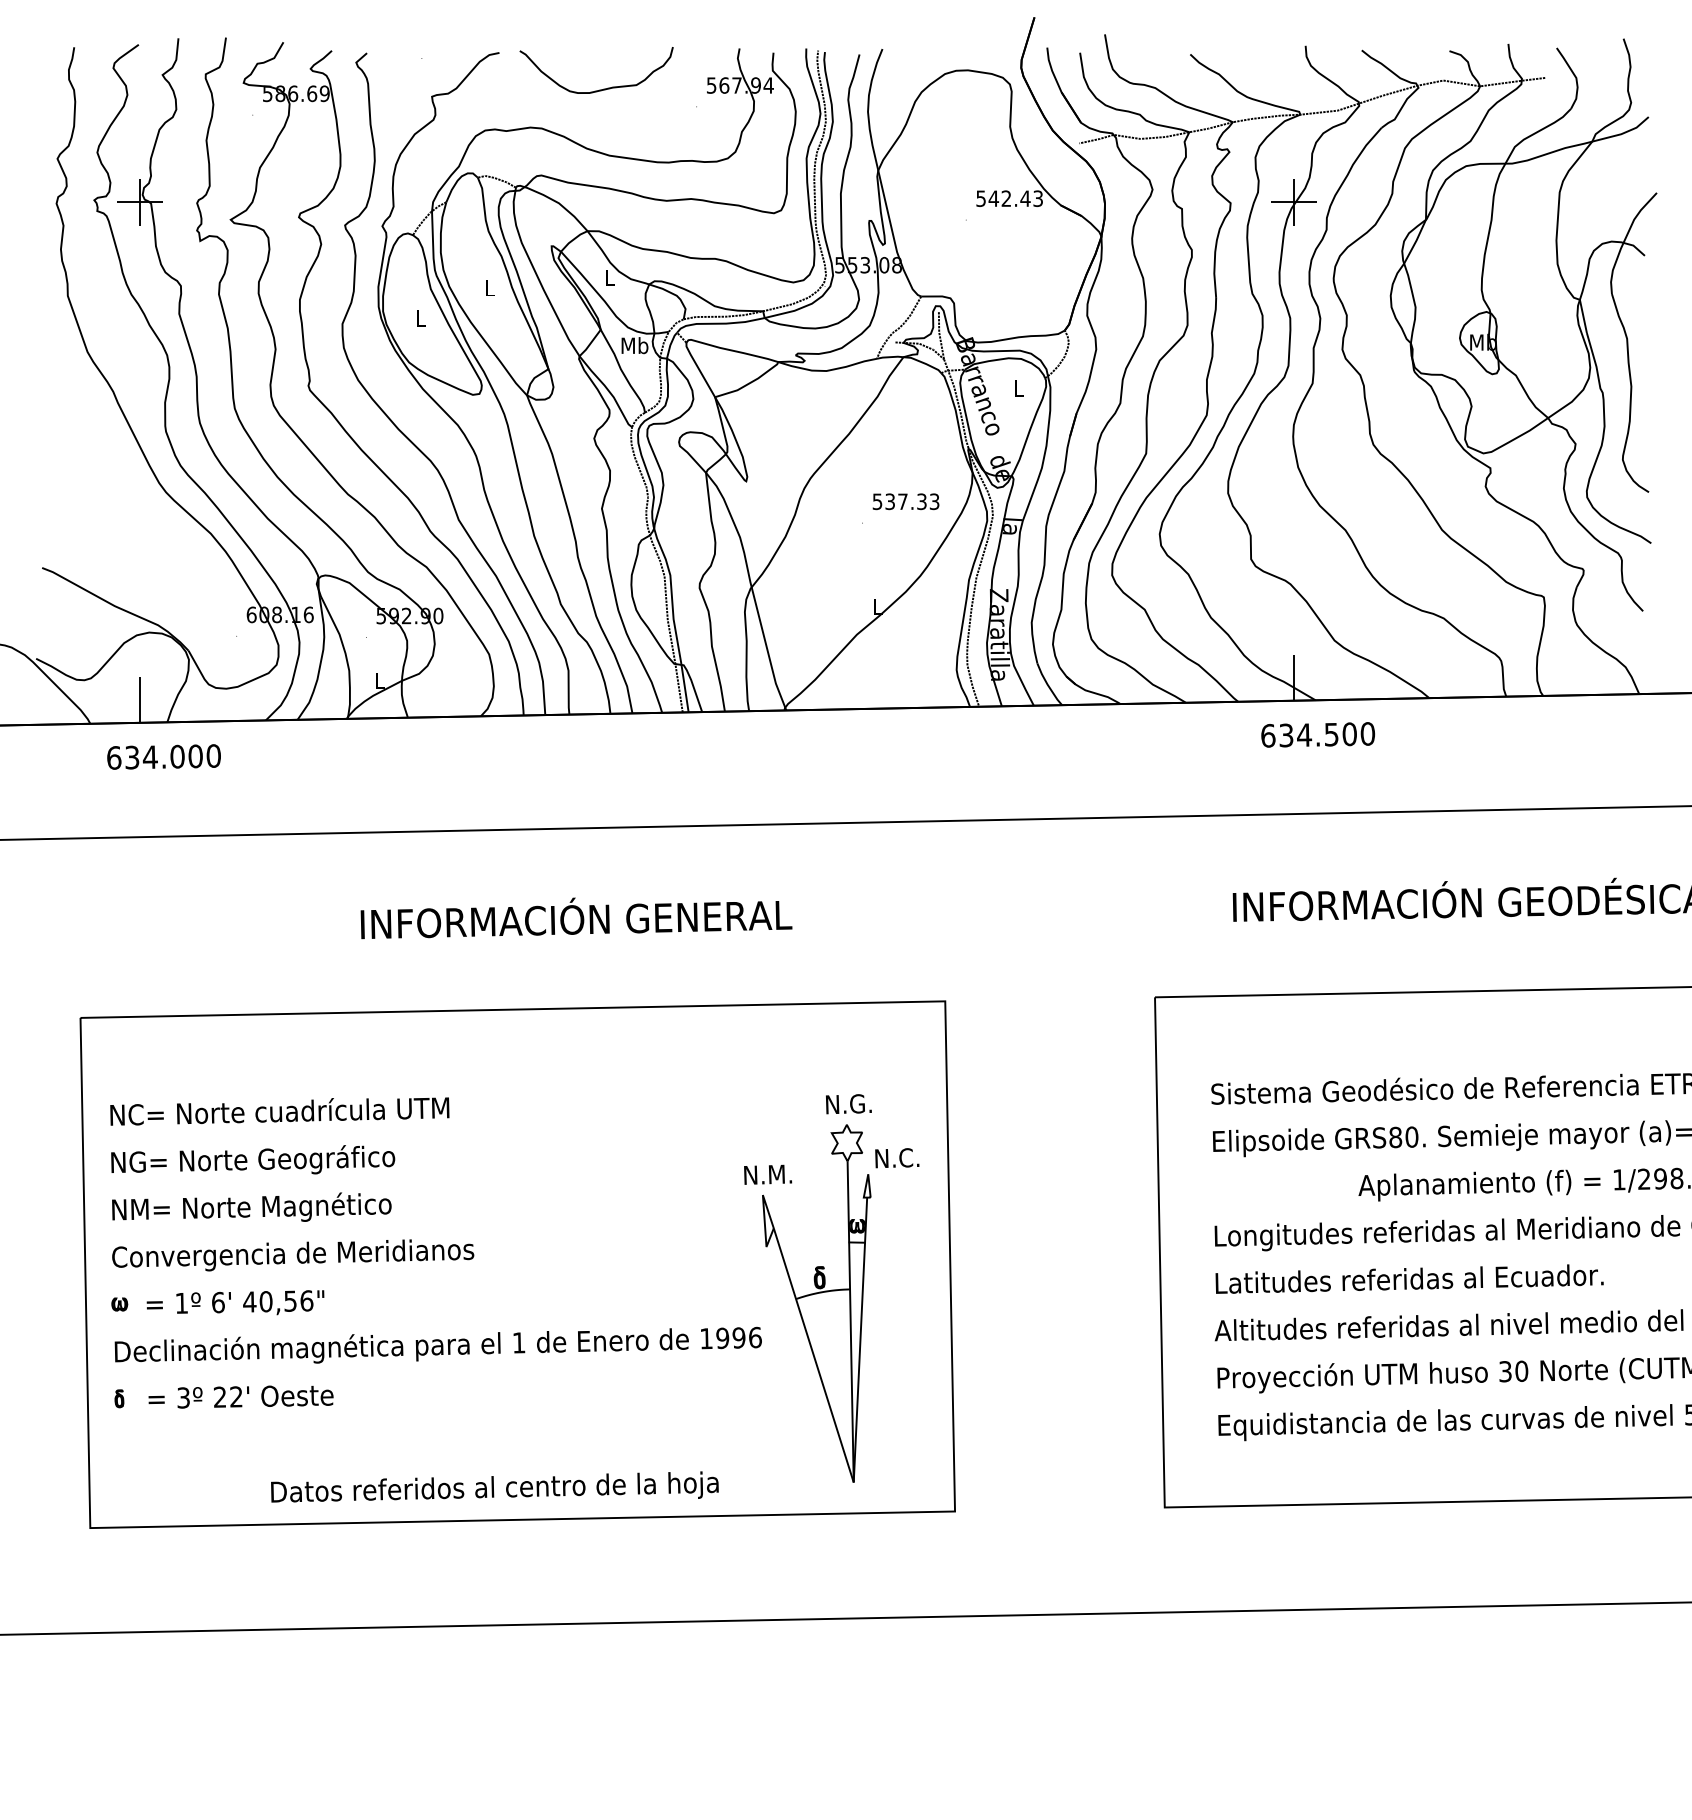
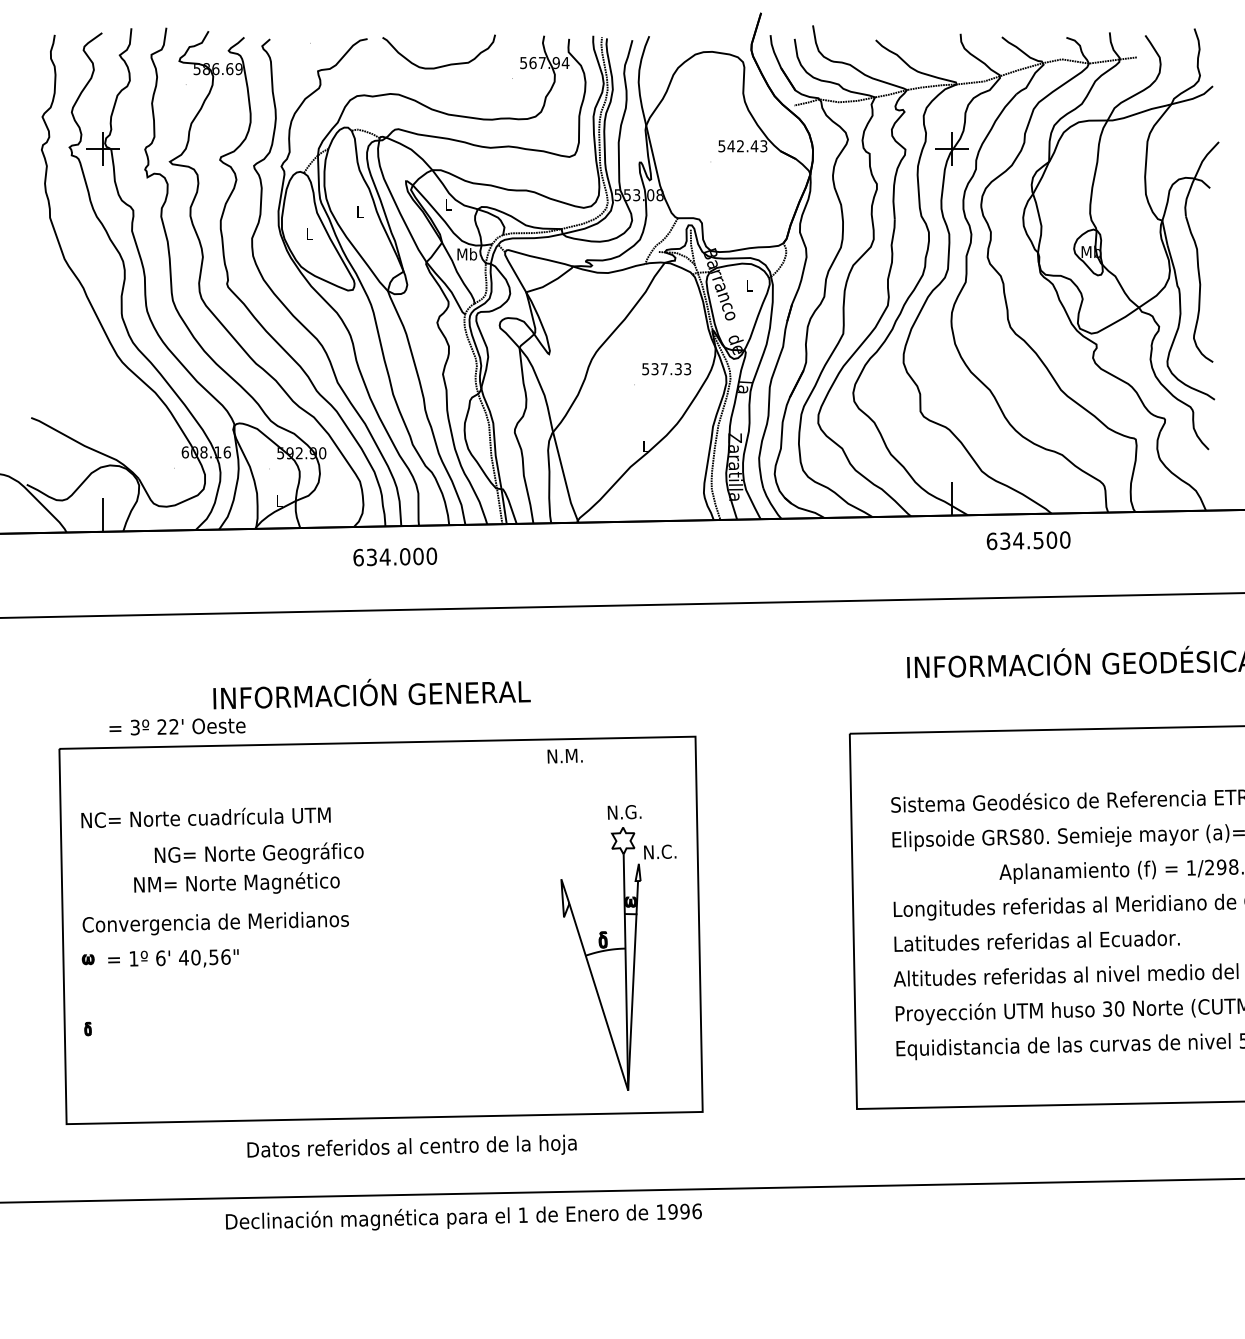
text: (1317, 734) -> (1028, 540), moved
text: (163, 756) -> (394, 556), moved
text: (576, 918) -> (372, 694), moved
text: (253, 1159) -> (259, 853), moved
text: (768, 1174) -> (565, 755), moved
text: (251, 1206) -> (236, 882), moved
text: (437, 1344) -> (463, 1216), moved
text: (240, 1396) -> (177, 726), moved
text: (494, 1486) -> (411, 1145), moved

